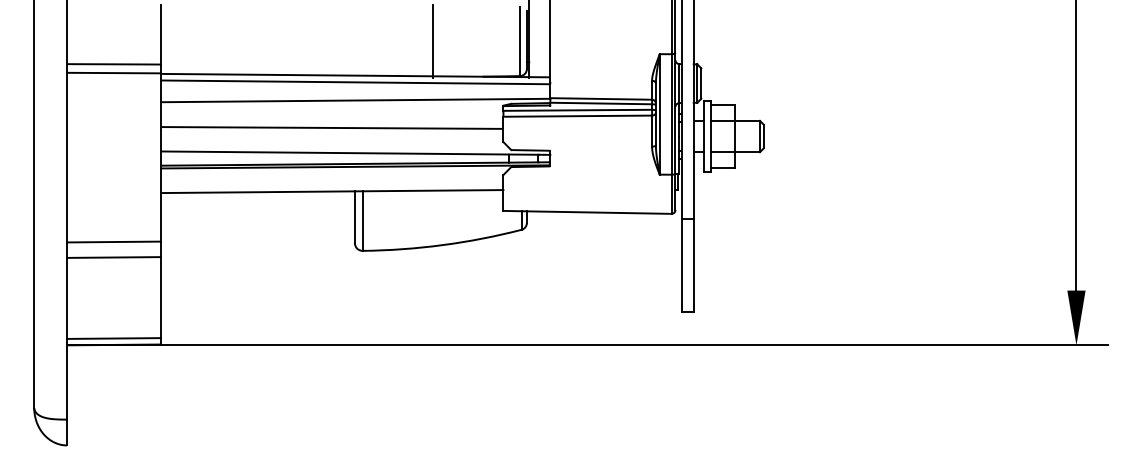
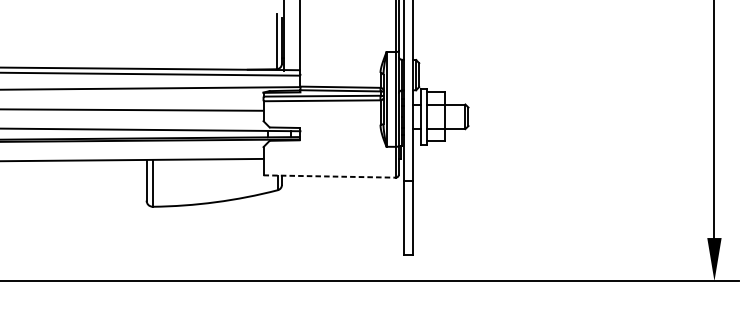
line: (433, 41) -> (208, 42), removed
line: (587, 212) -> (329, 176), solid -> dashed

